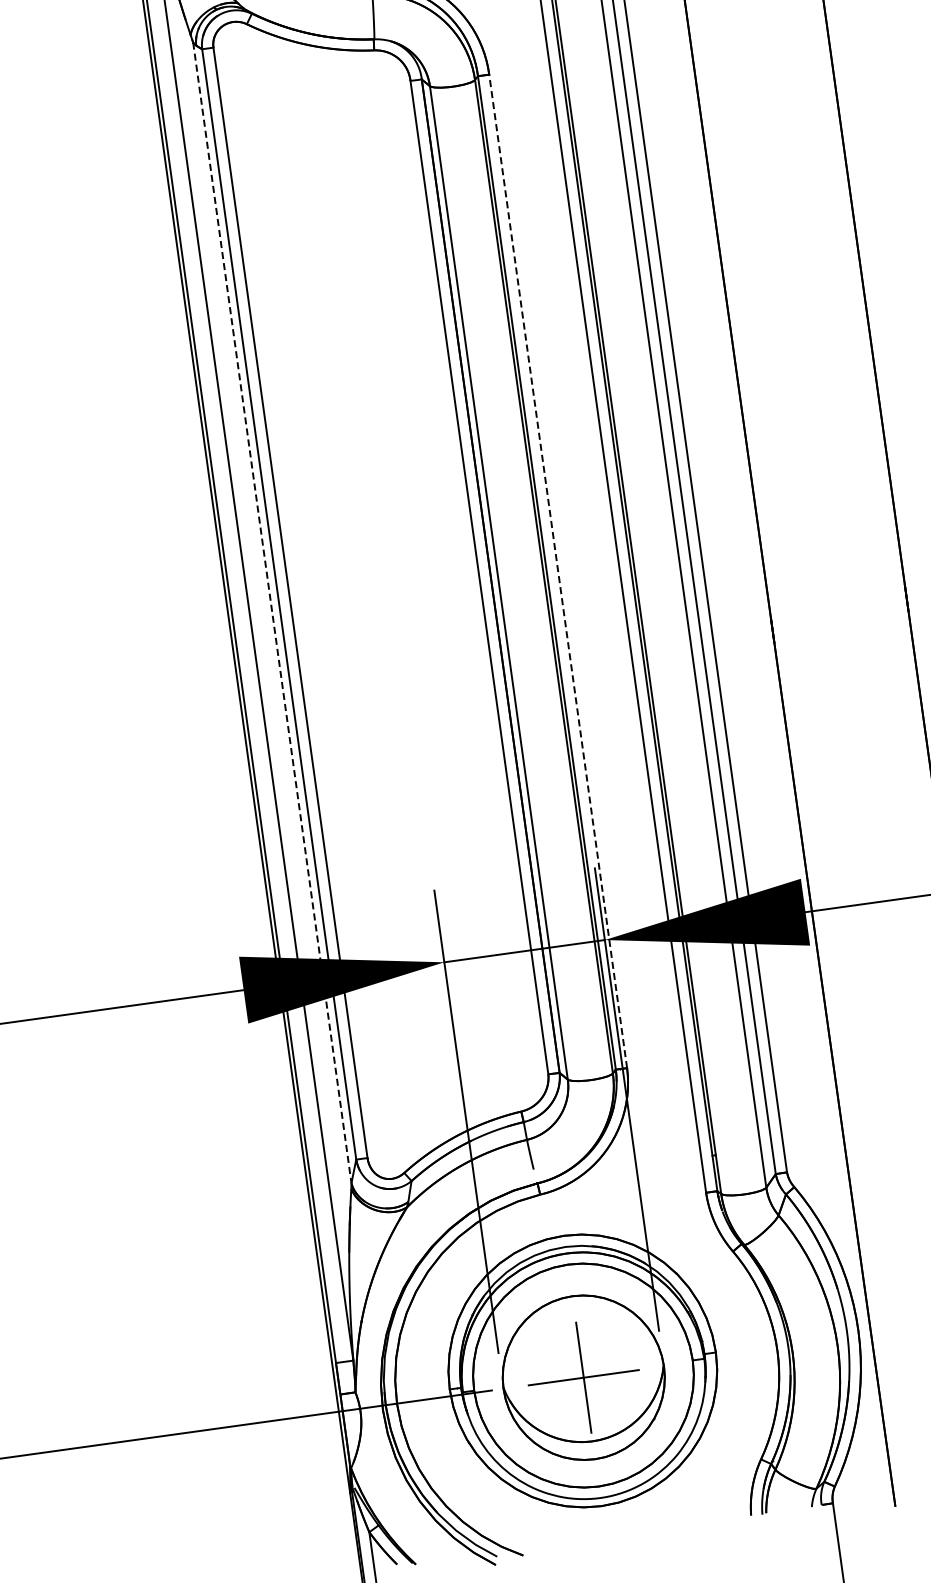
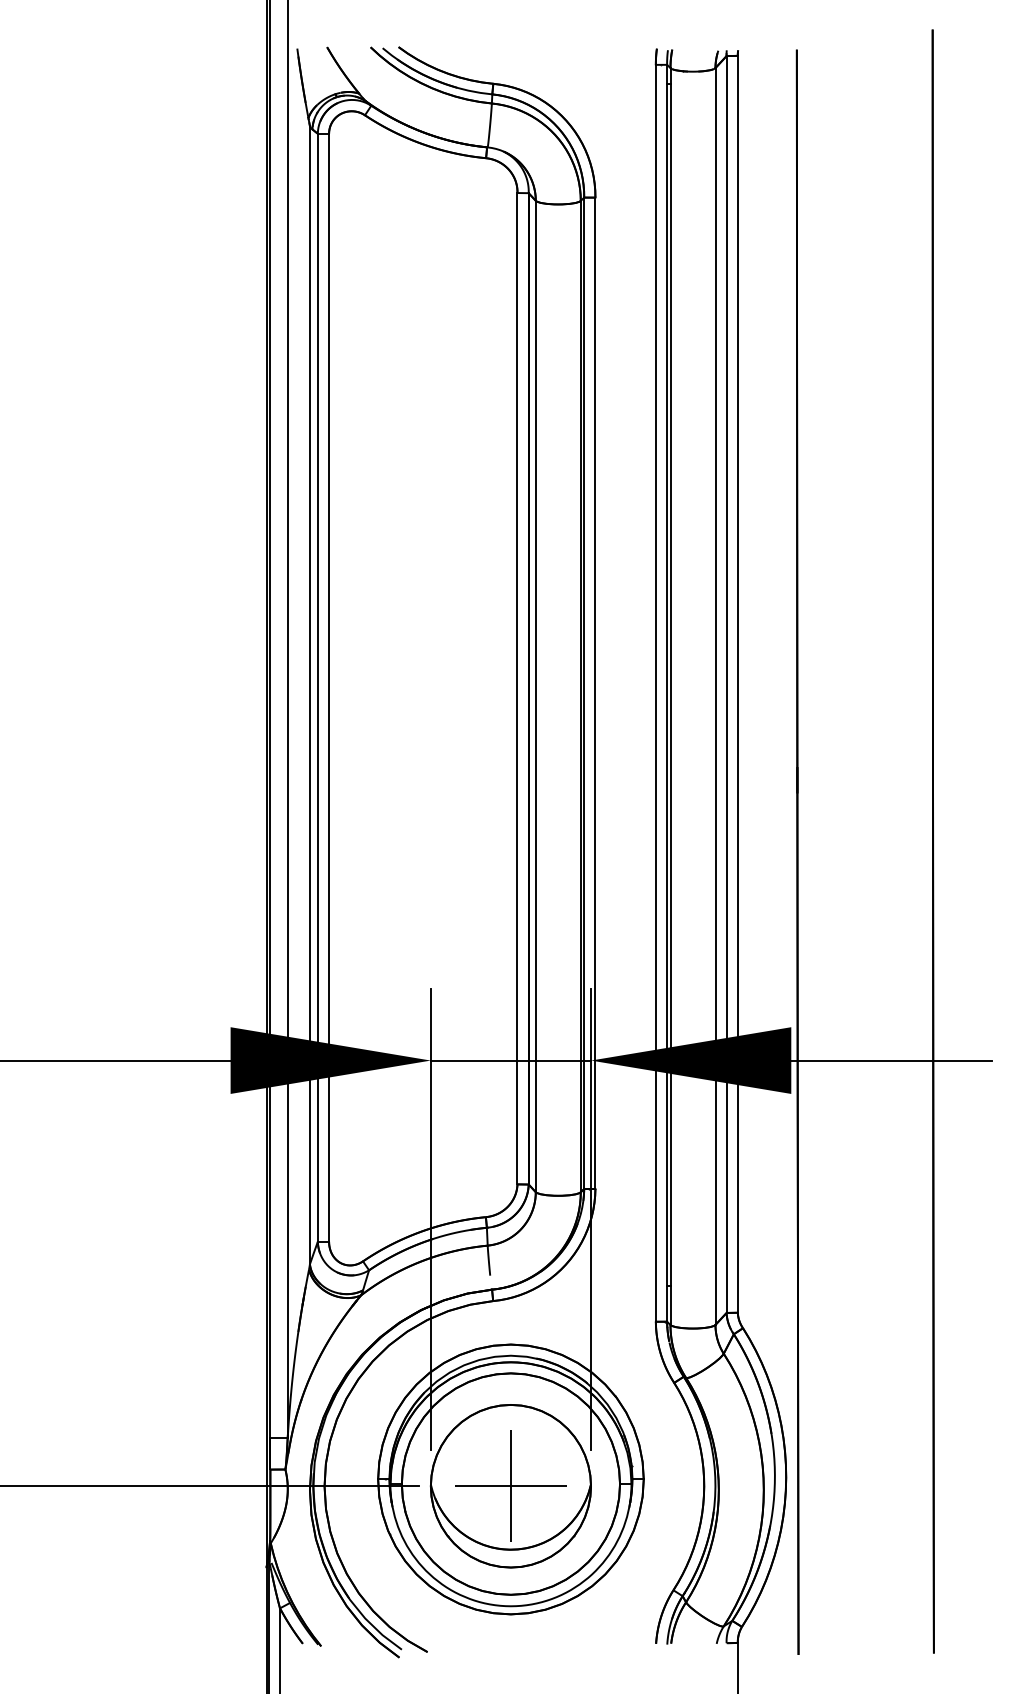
line: (558, 571) -> (595, 693), dashed -> solid
line: (271, 613) -> (309, 695), dashed -> solid

